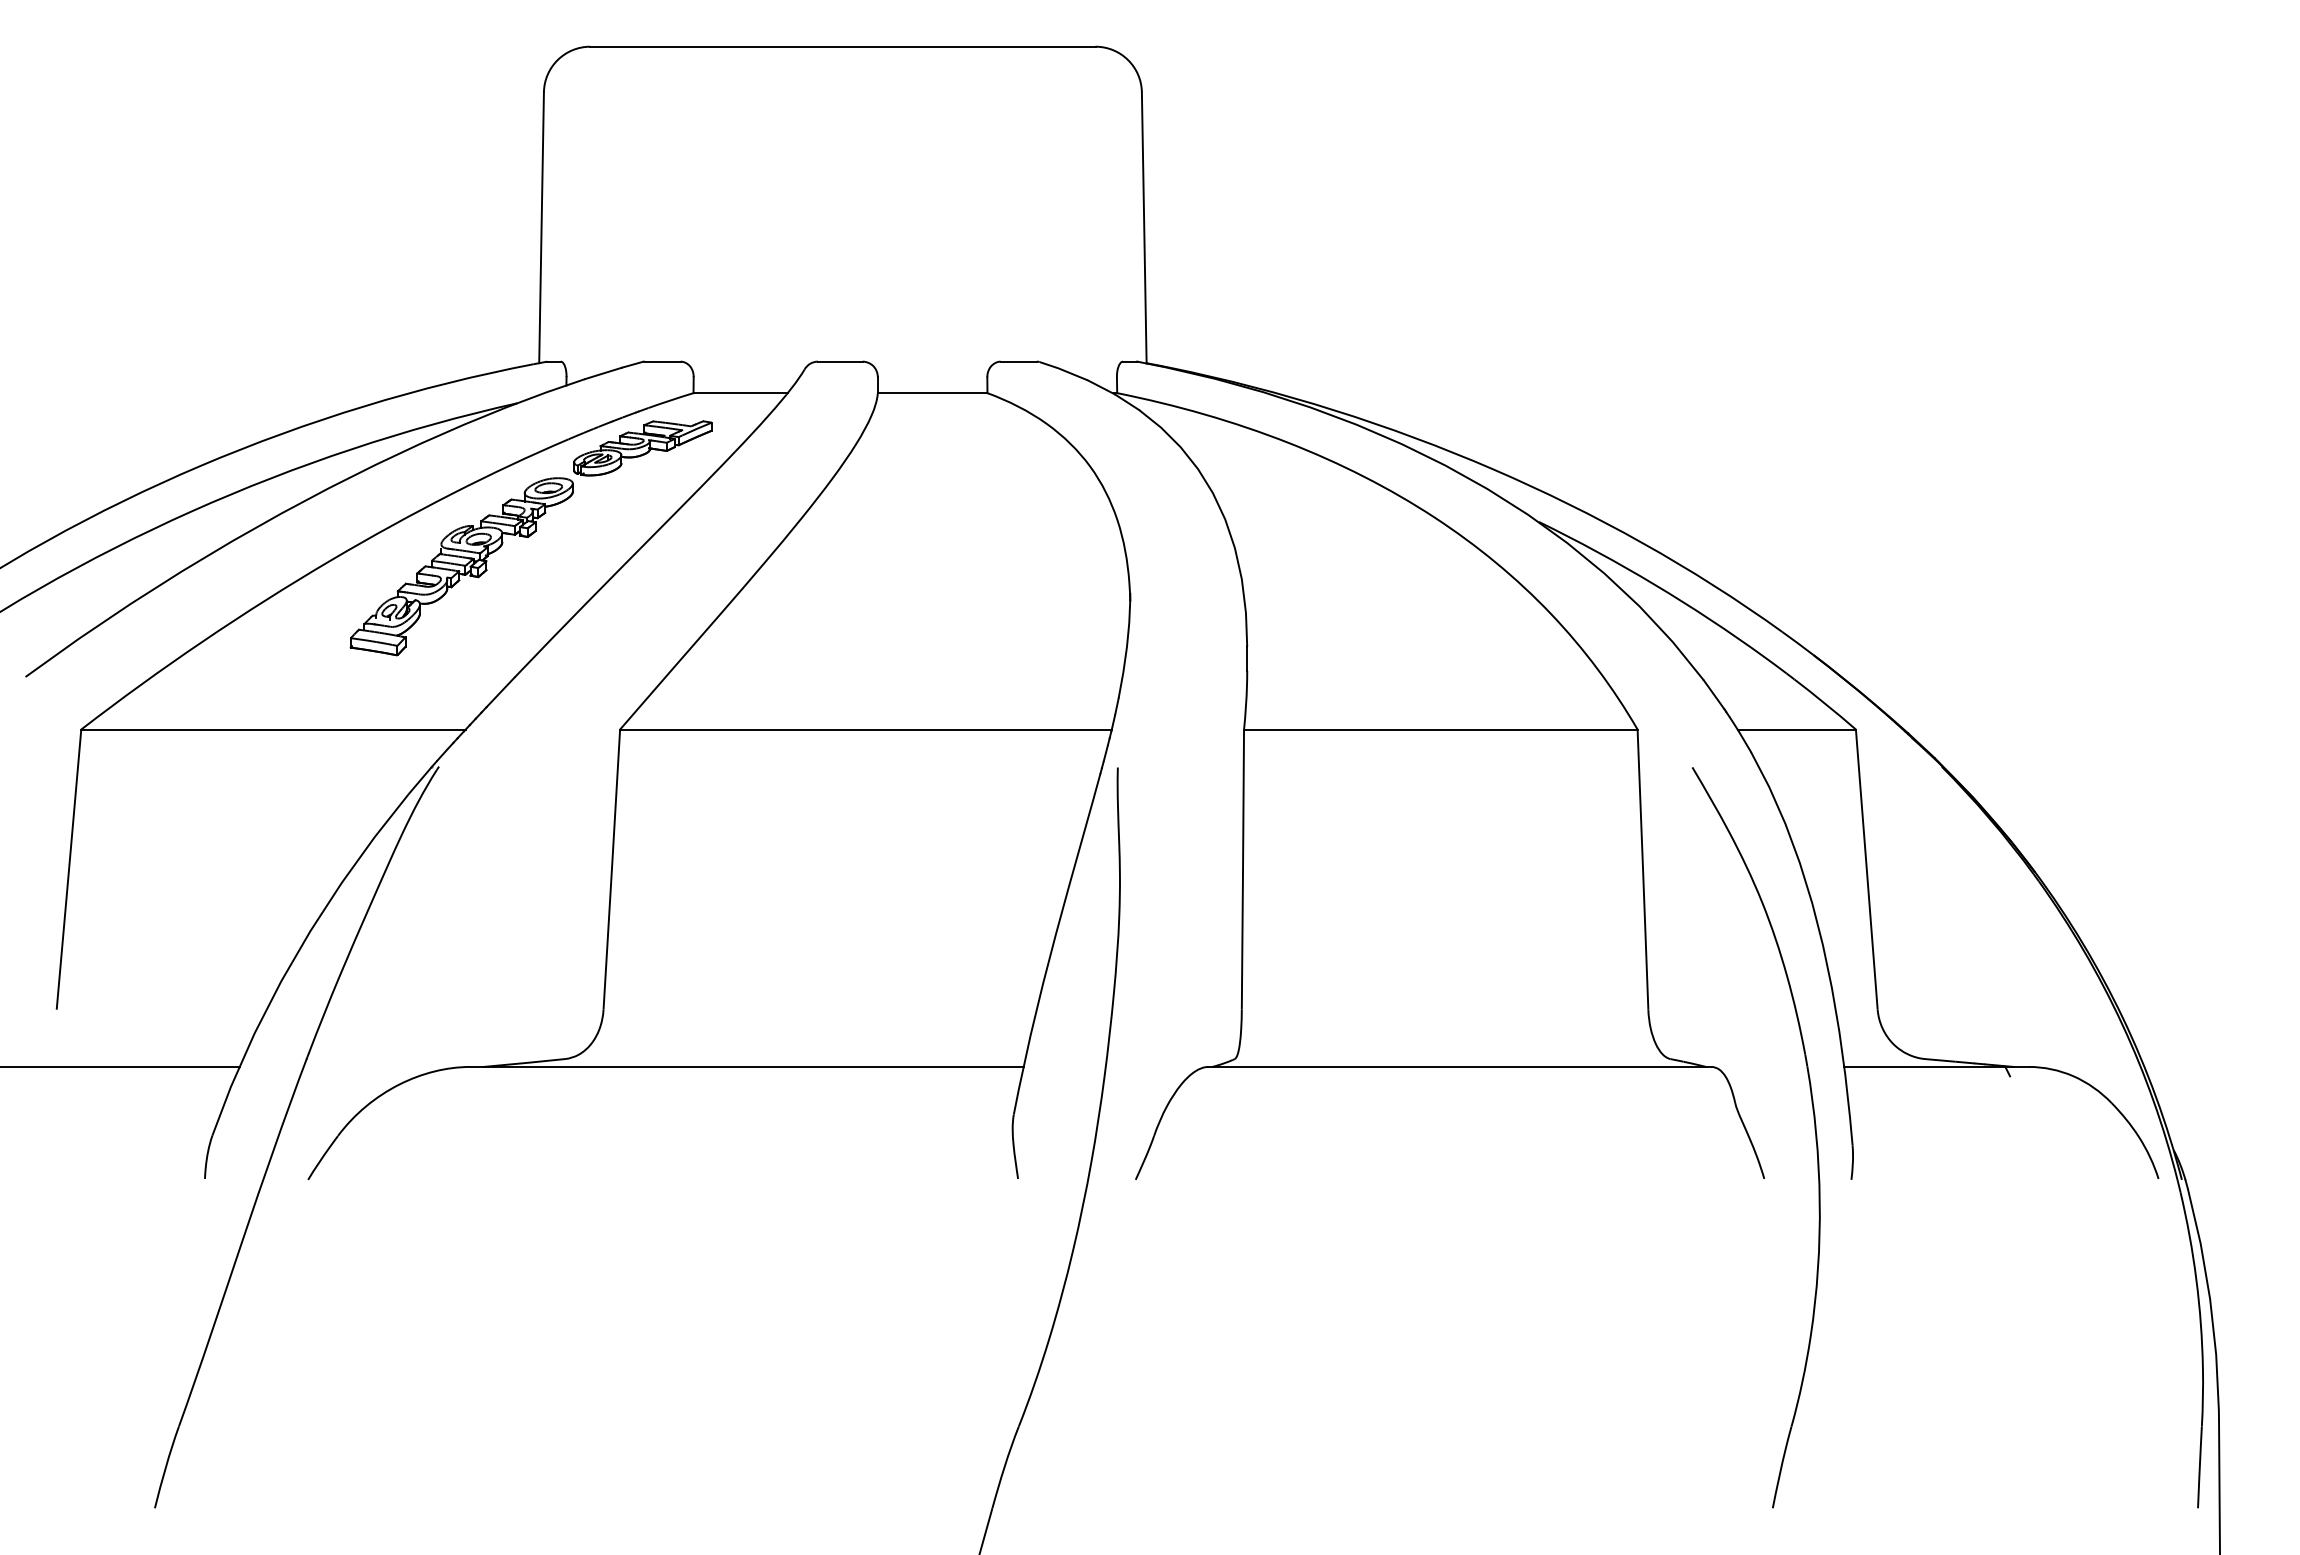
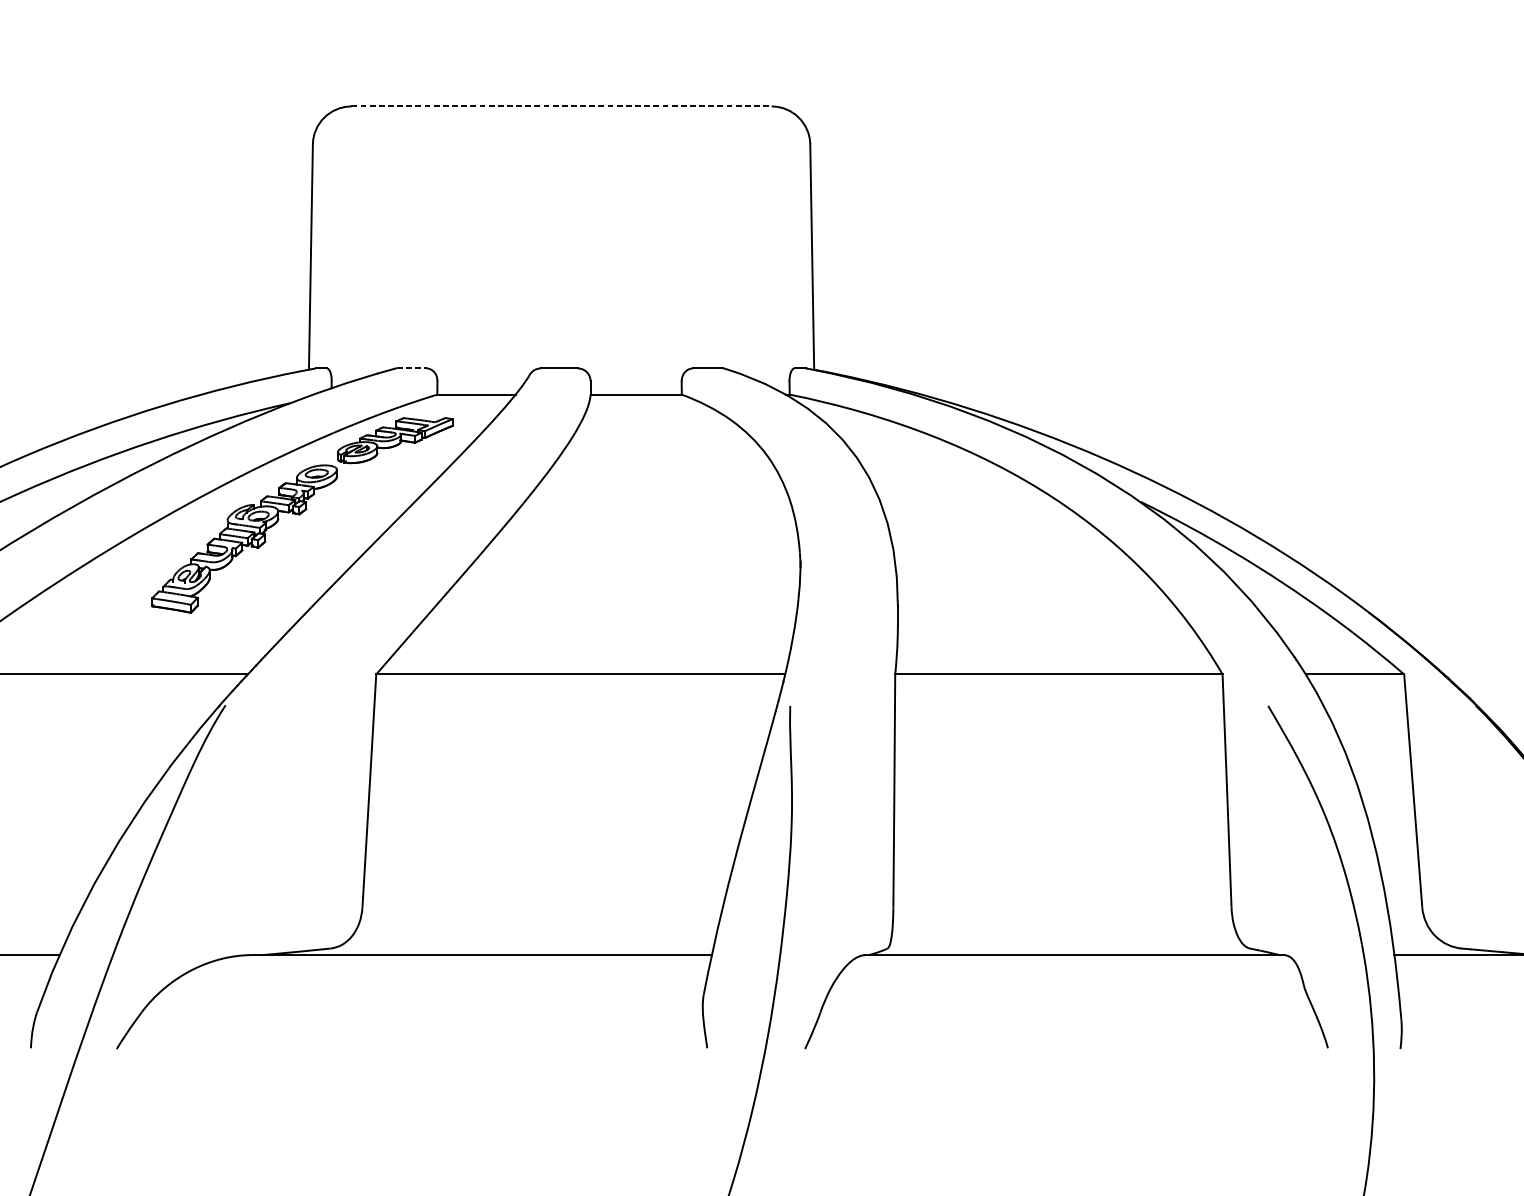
line: (842, 46) -> (561, 106), solid -> dashed
line: (662, 361) -> (411, 368), solid -> dashed

